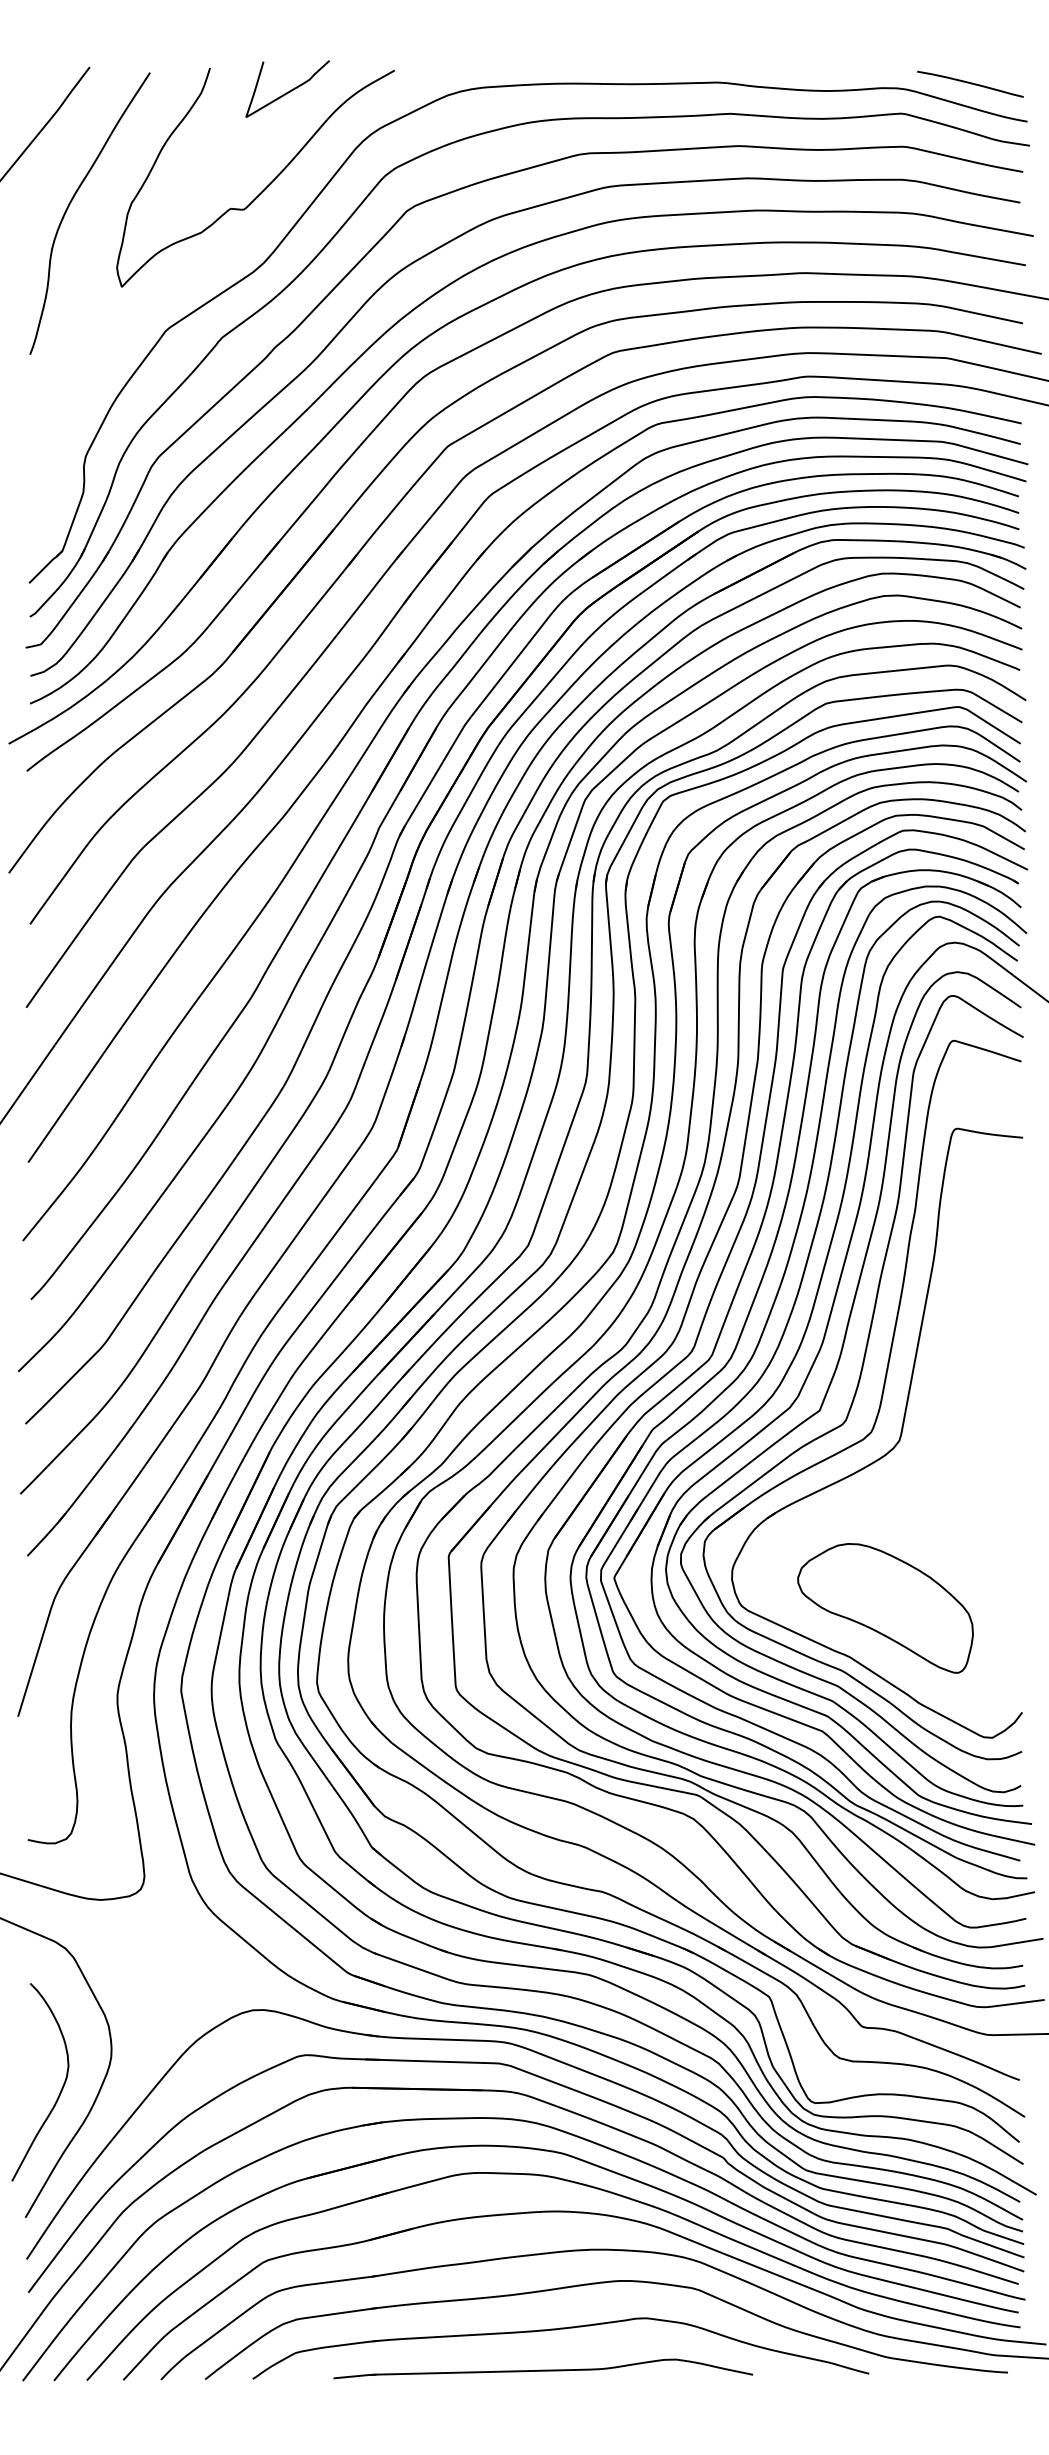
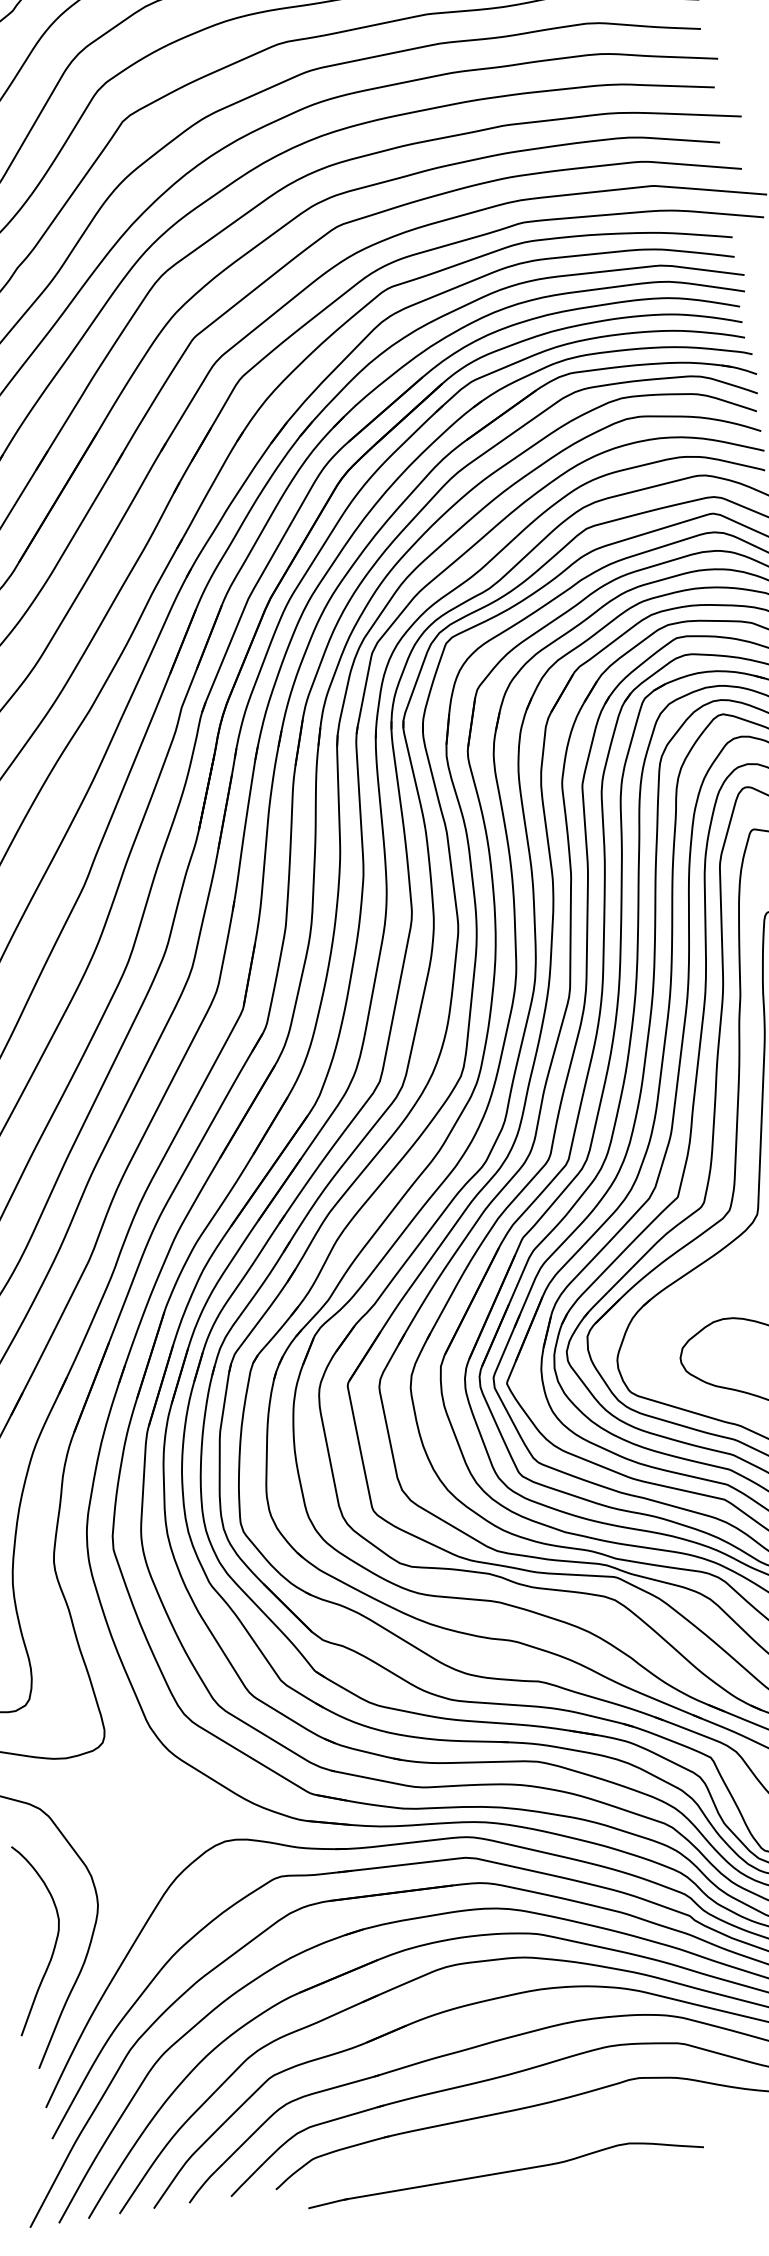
part: (543, 2368) -> (505, 2170), moved

